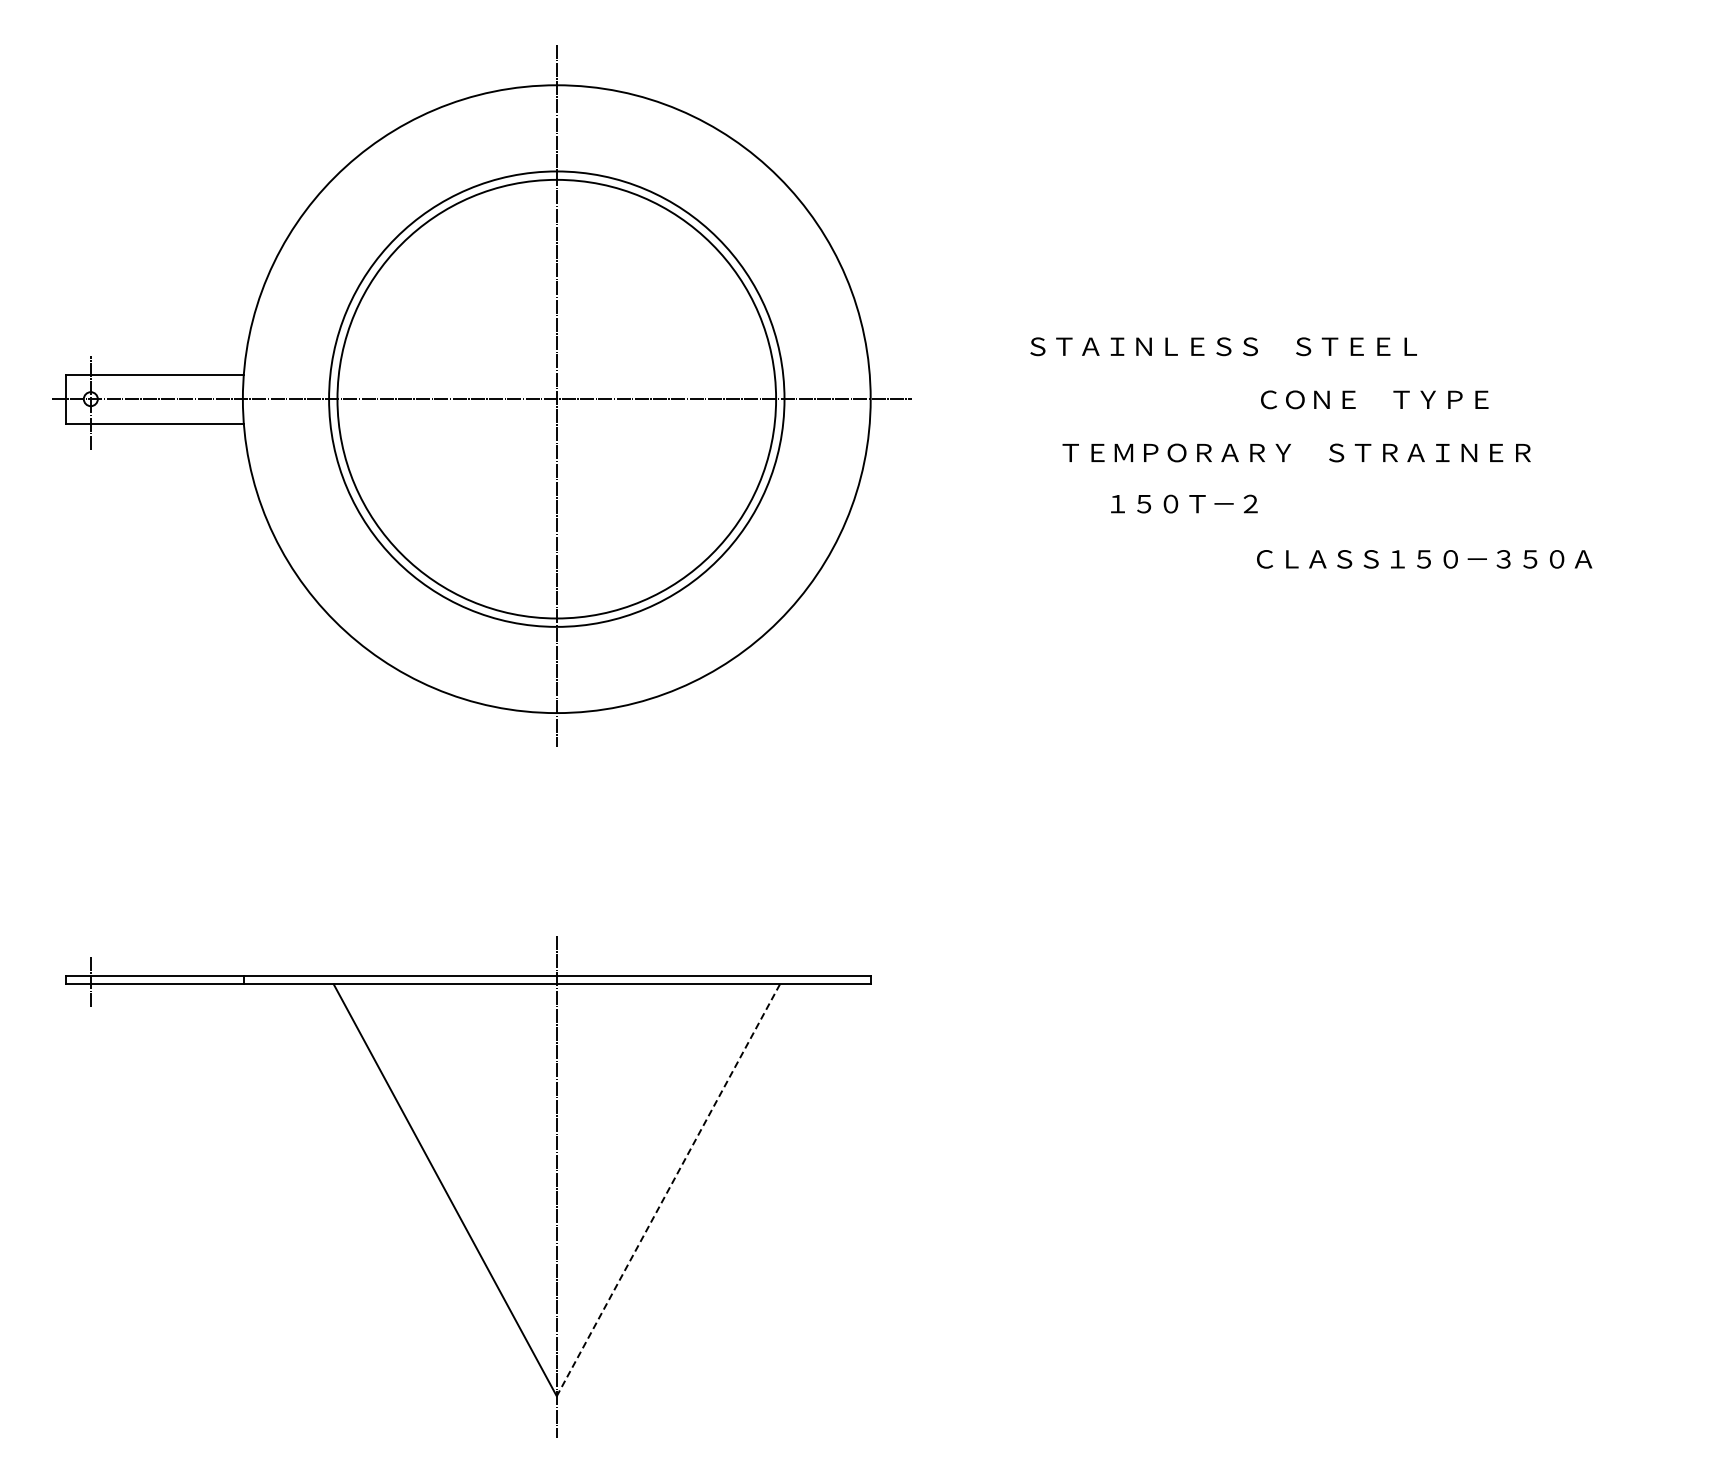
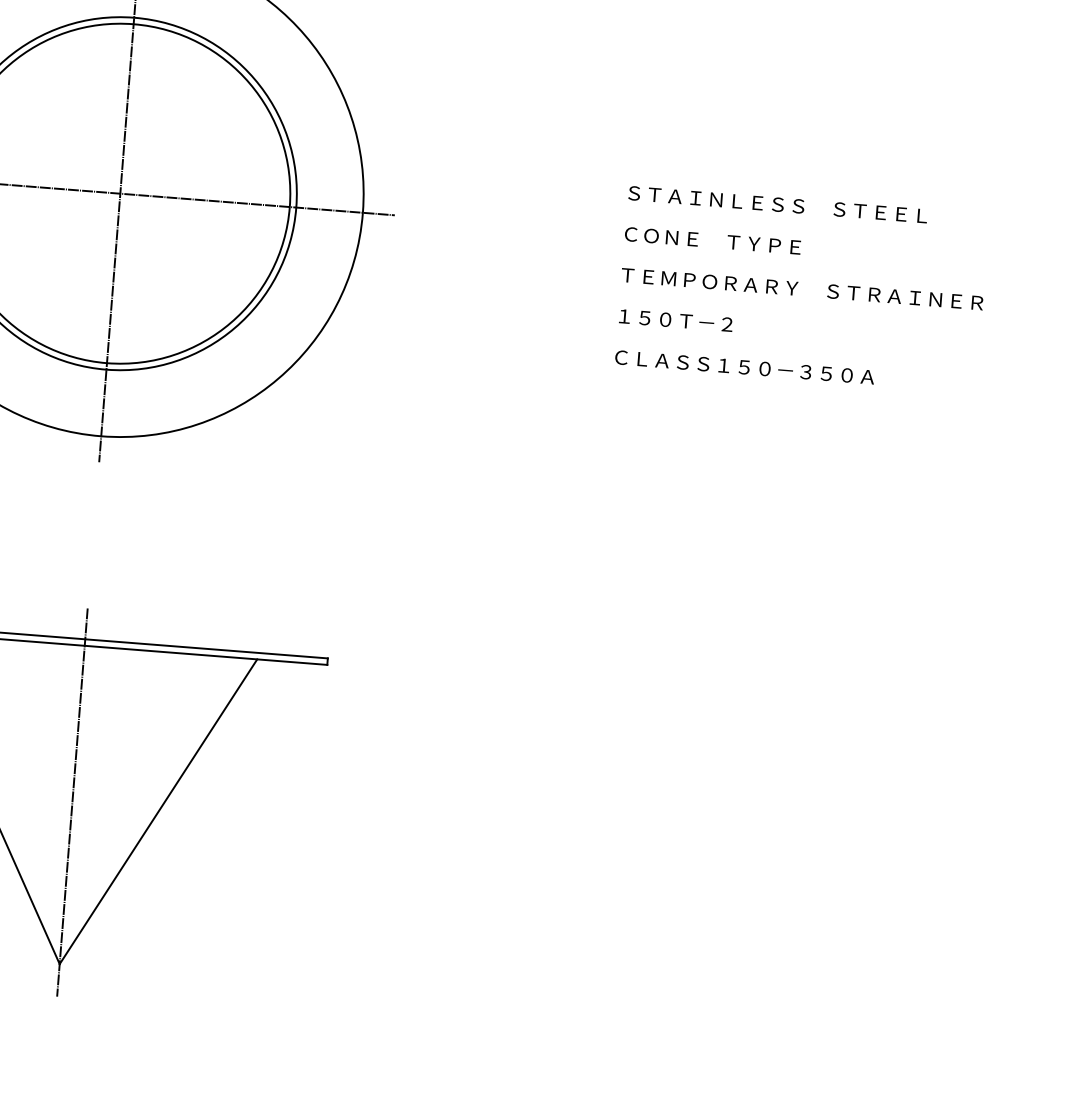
text: (1223, 346) -> (777, 204), moved
text: (1374, 399) -> (712, 240), moved
text: (1296, 452) -> (802, 288), moved
text: (1184, 503) -> (676, 320), moved
text: (1424, 559) -> (744, 367), moved
line: (668, 1190) -> (158, 811), dashed -> solid

